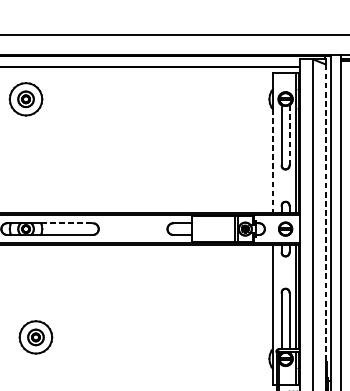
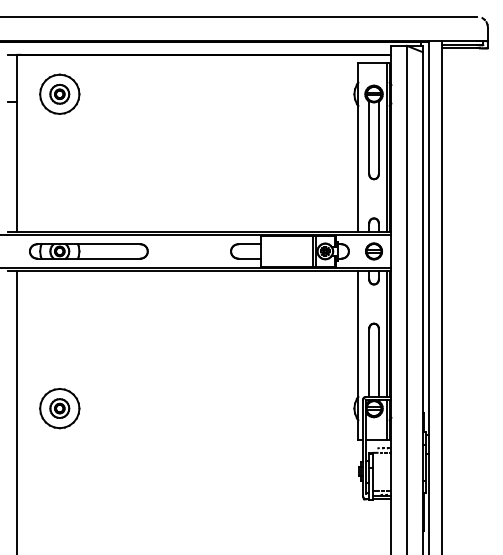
line: (289, 134) -> (378, 137), dashed -> solid
line: (272, 160) -> (358, 168), dashed -> solid
line: (325, 213) -> (422, 232), dashed -> solid
line: (67, 223) -> (109, 244), dashed -> solid
part: (35, 337) -> (59, 408), moved

